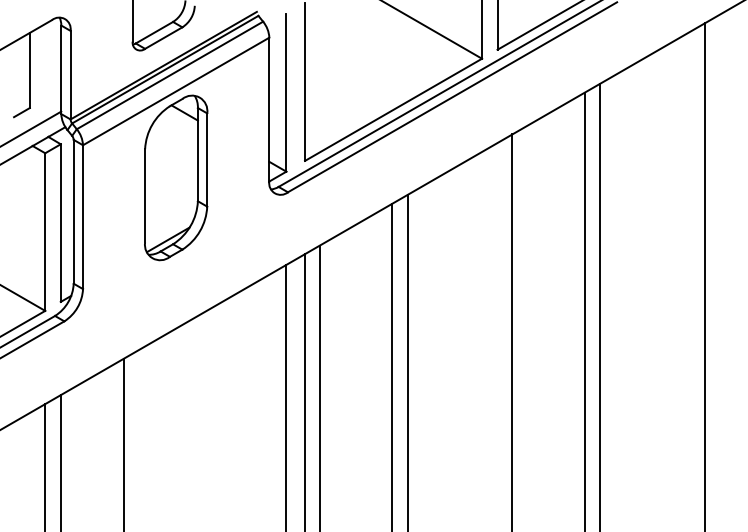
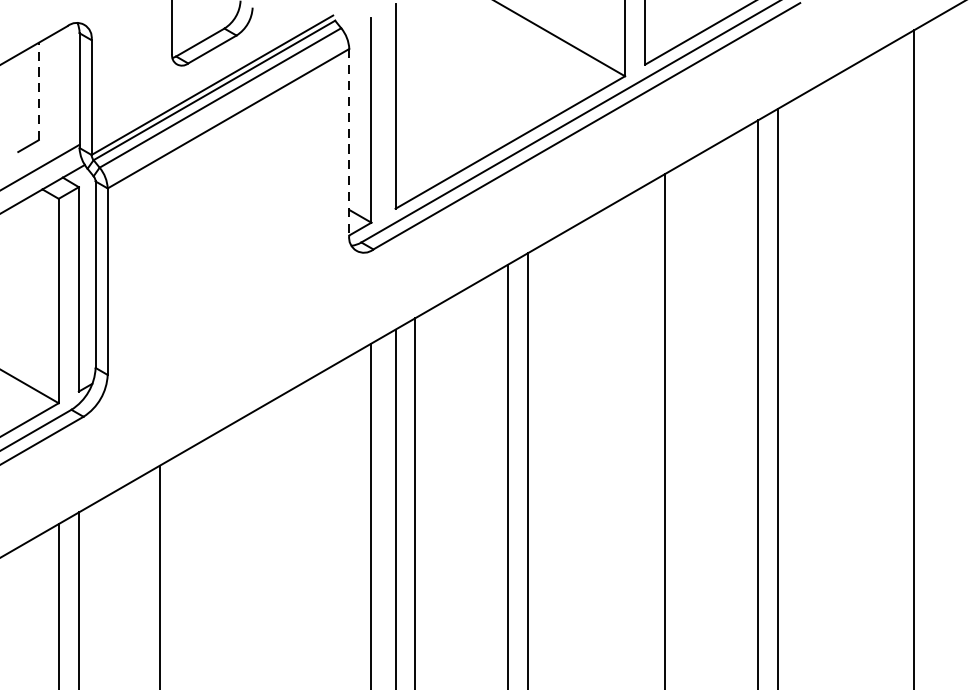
line: (29, 70) -> (38, 91), solid -> dashed
line: (269, 109) -> (349, 142), solid -> dashed
part: (176, 177) -> (228, 230), removed

